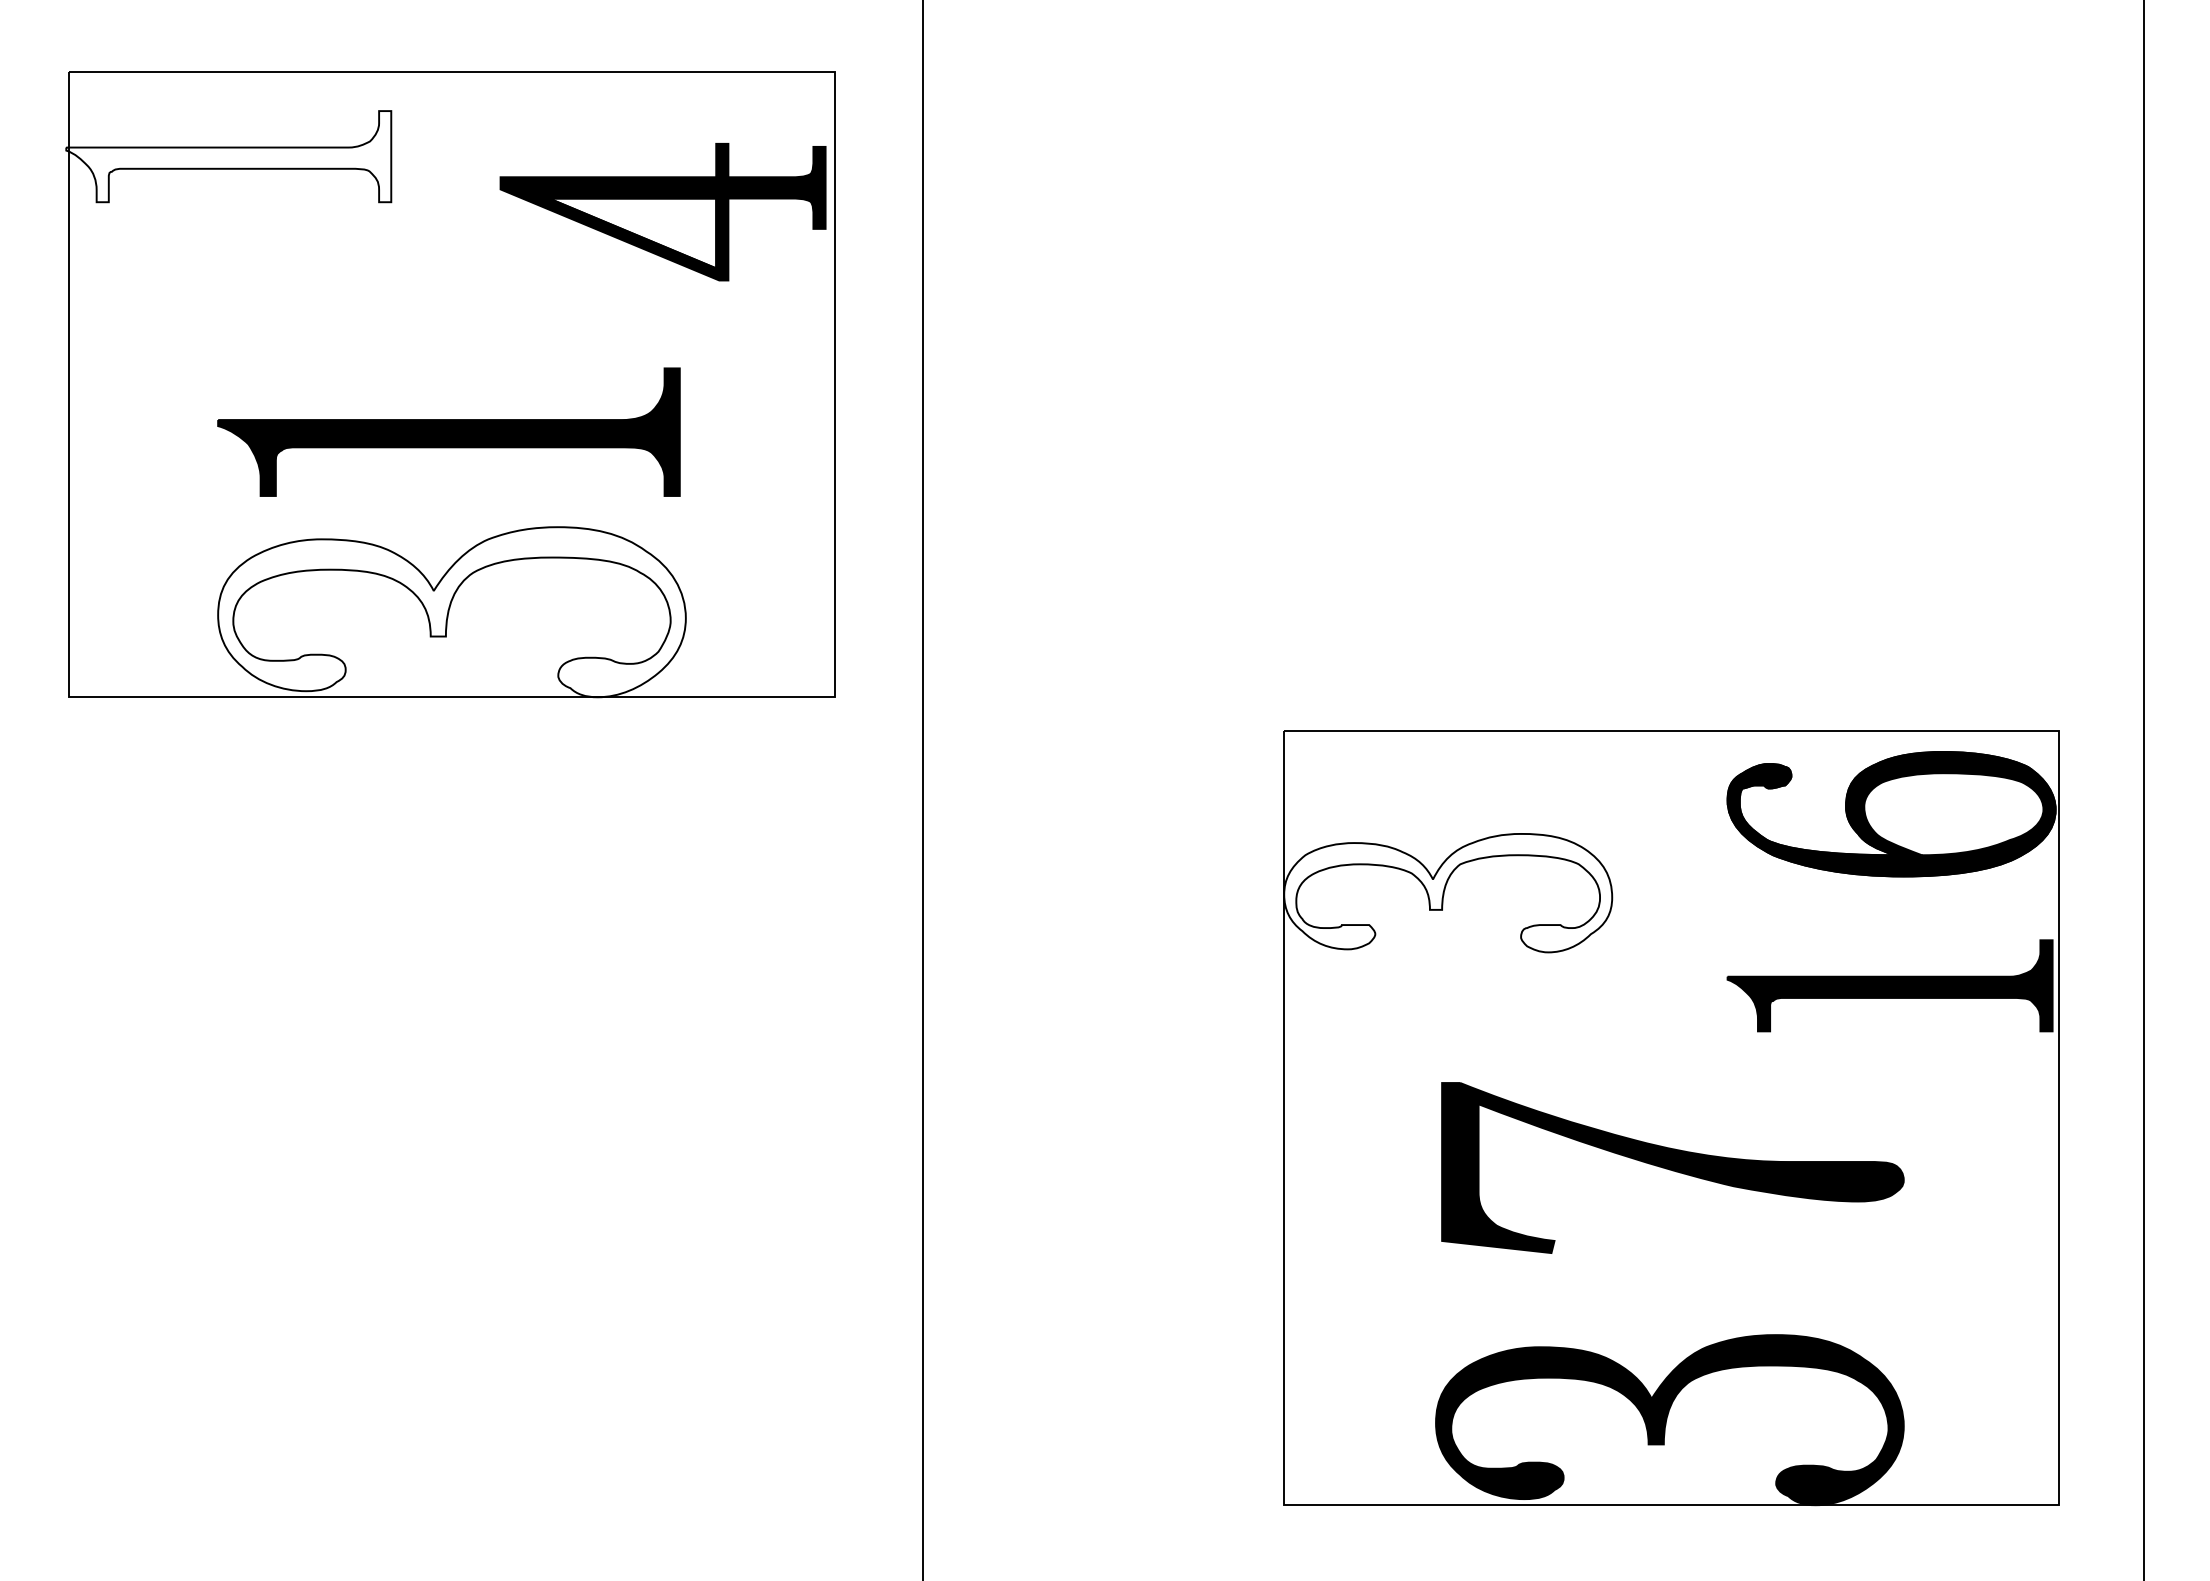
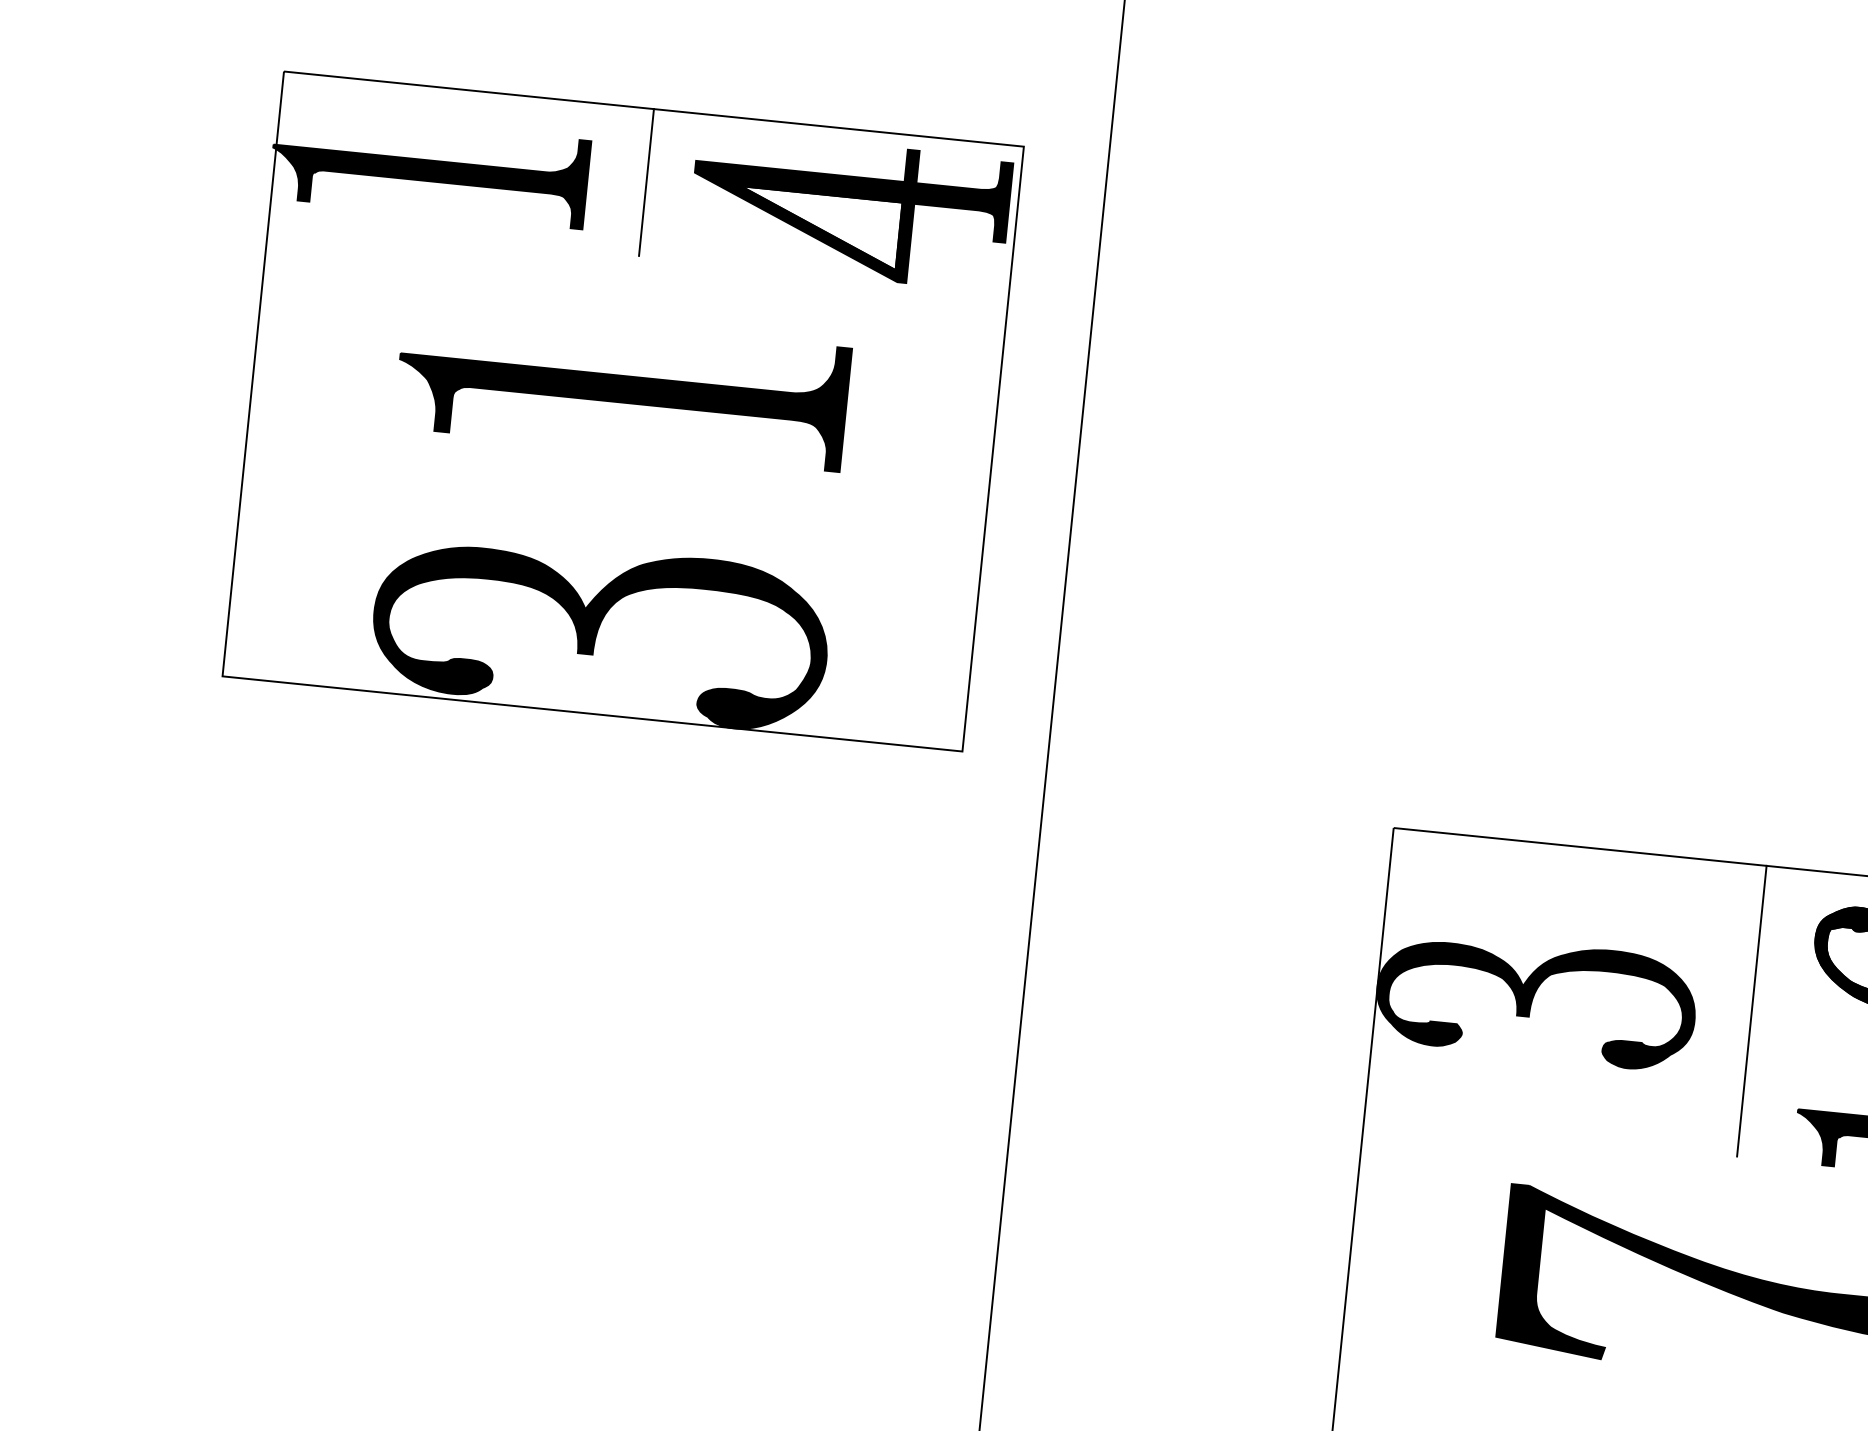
line: (452, 147) -> (646, 182), added
fill: (228, 156) -> (429, 169), added
part: (662, 212) -> (849, 210), moved
part: (448, 431) -> (622, 387), moved
fill: (451, 612) -> (600, 631), added
line: (1669, 880) -> (1751, 1010), added
fill: (1448, 892) -> (1536, 1000), added

